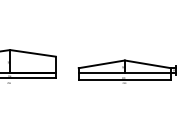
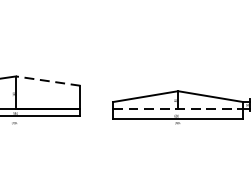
line: (32, 53) -> (47, 81), solid -> dashed
line: (125, 72) -> (179, 108), solid -> dashed

